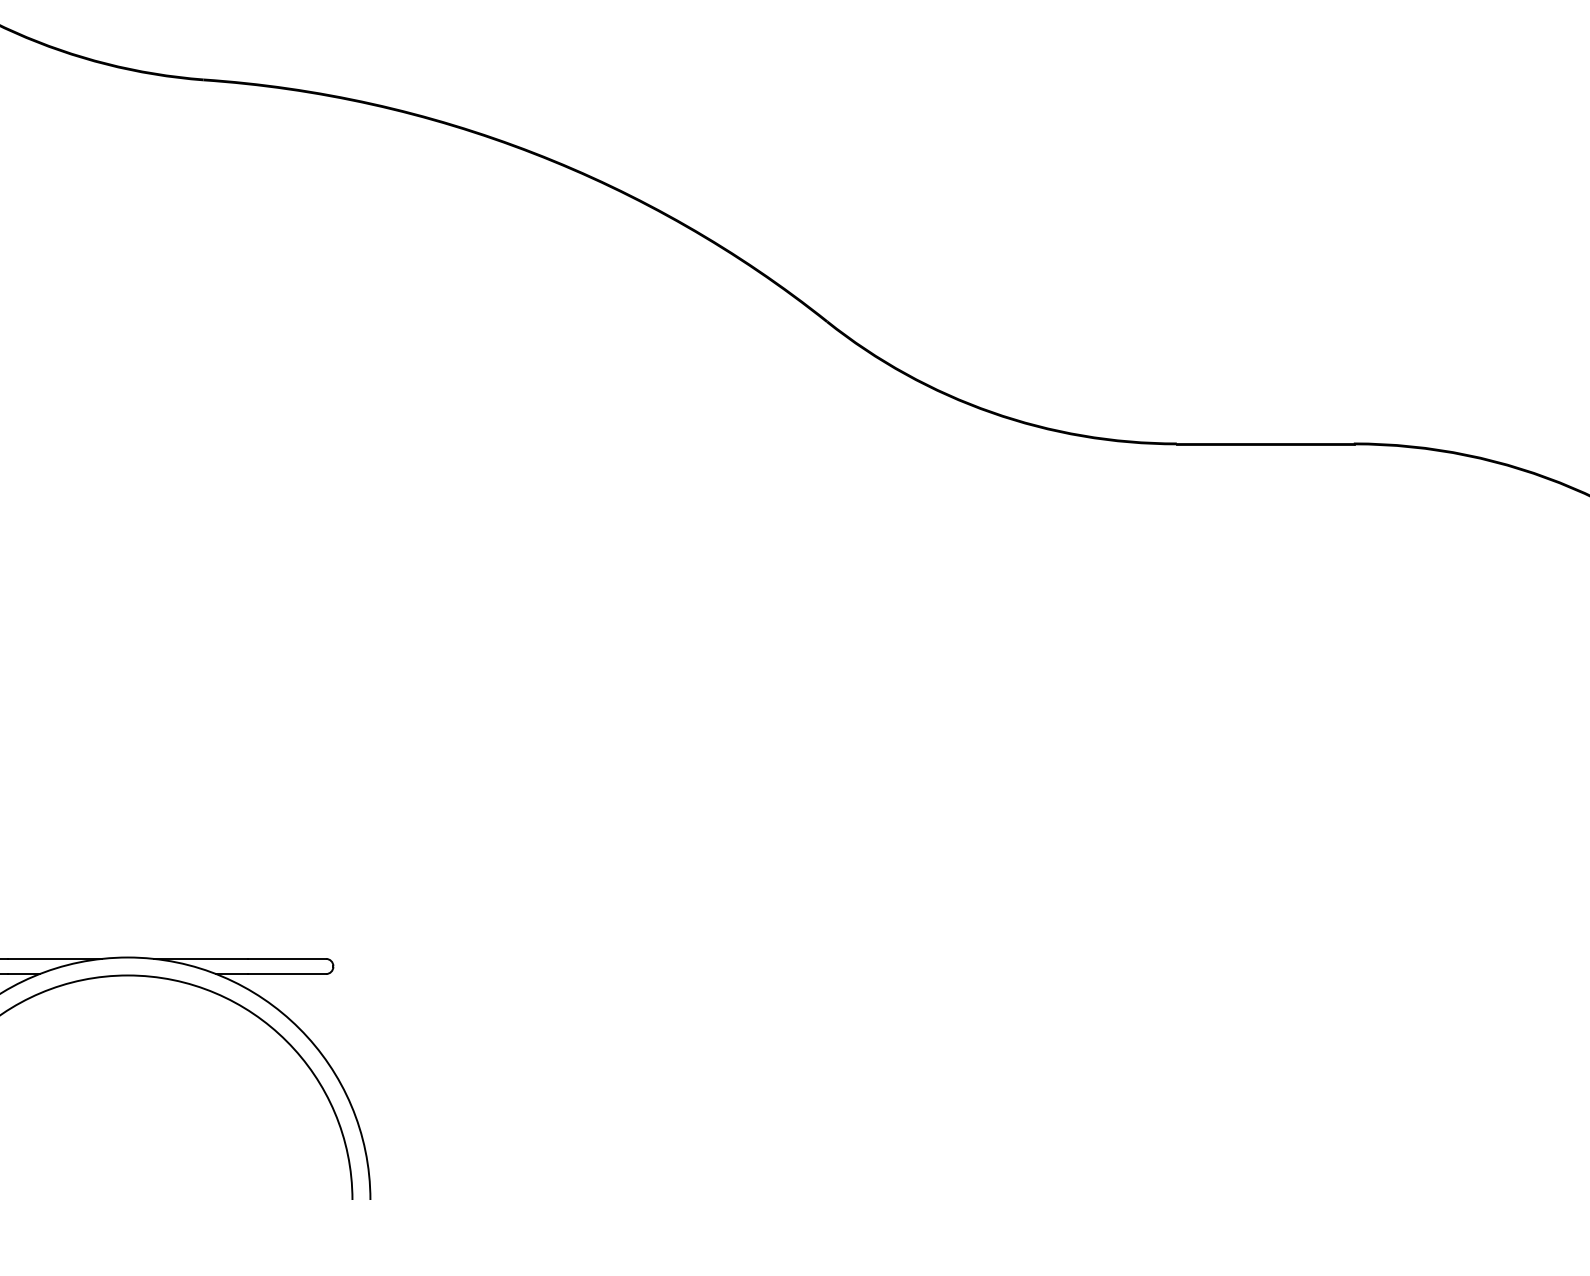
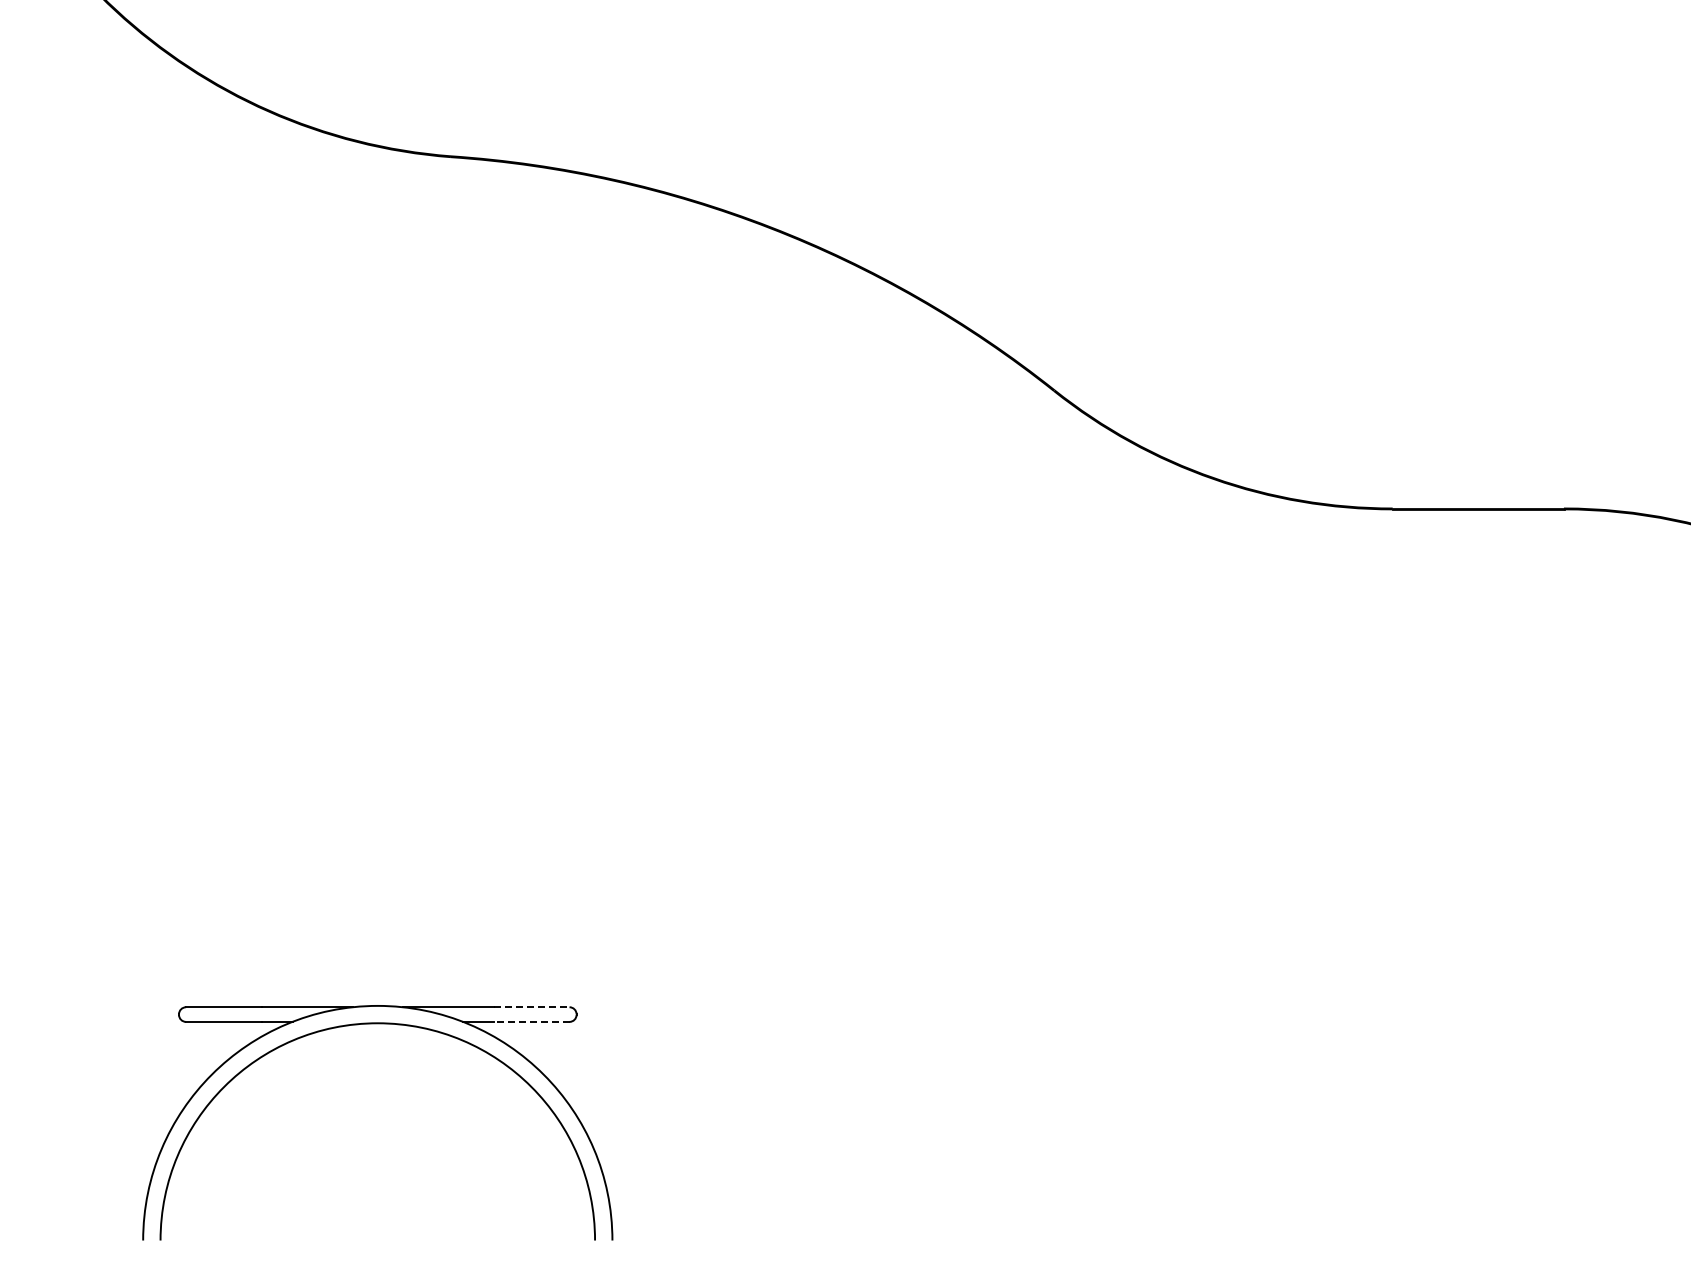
line: (286, 959) -> (531, 1007), solid -> dashed
line: (286, 973) -> (531, 1021), solid -> dashed

